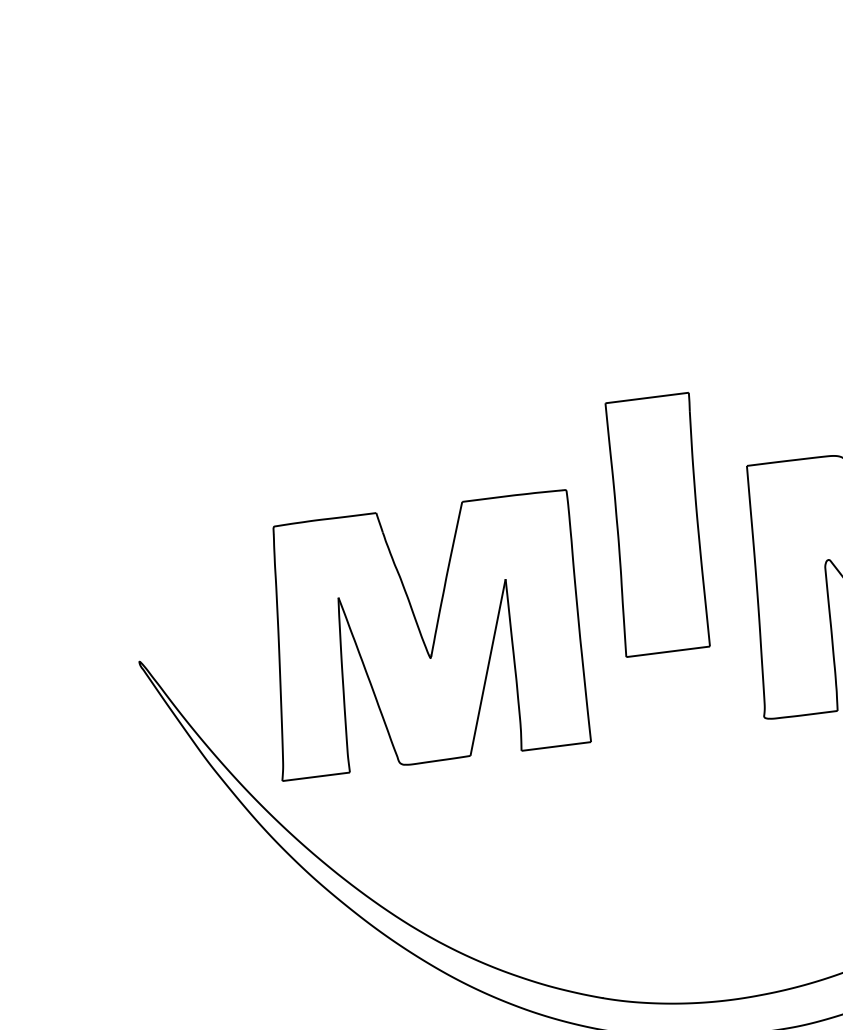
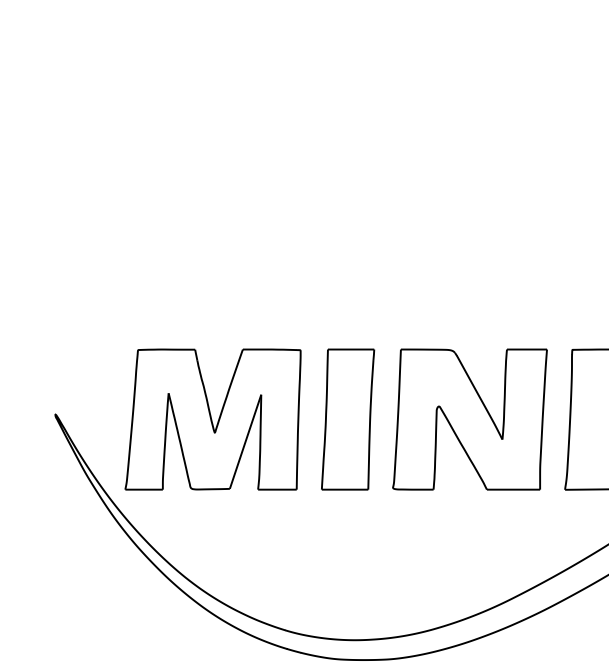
part: (658, 524) -> (348, 419), moved

